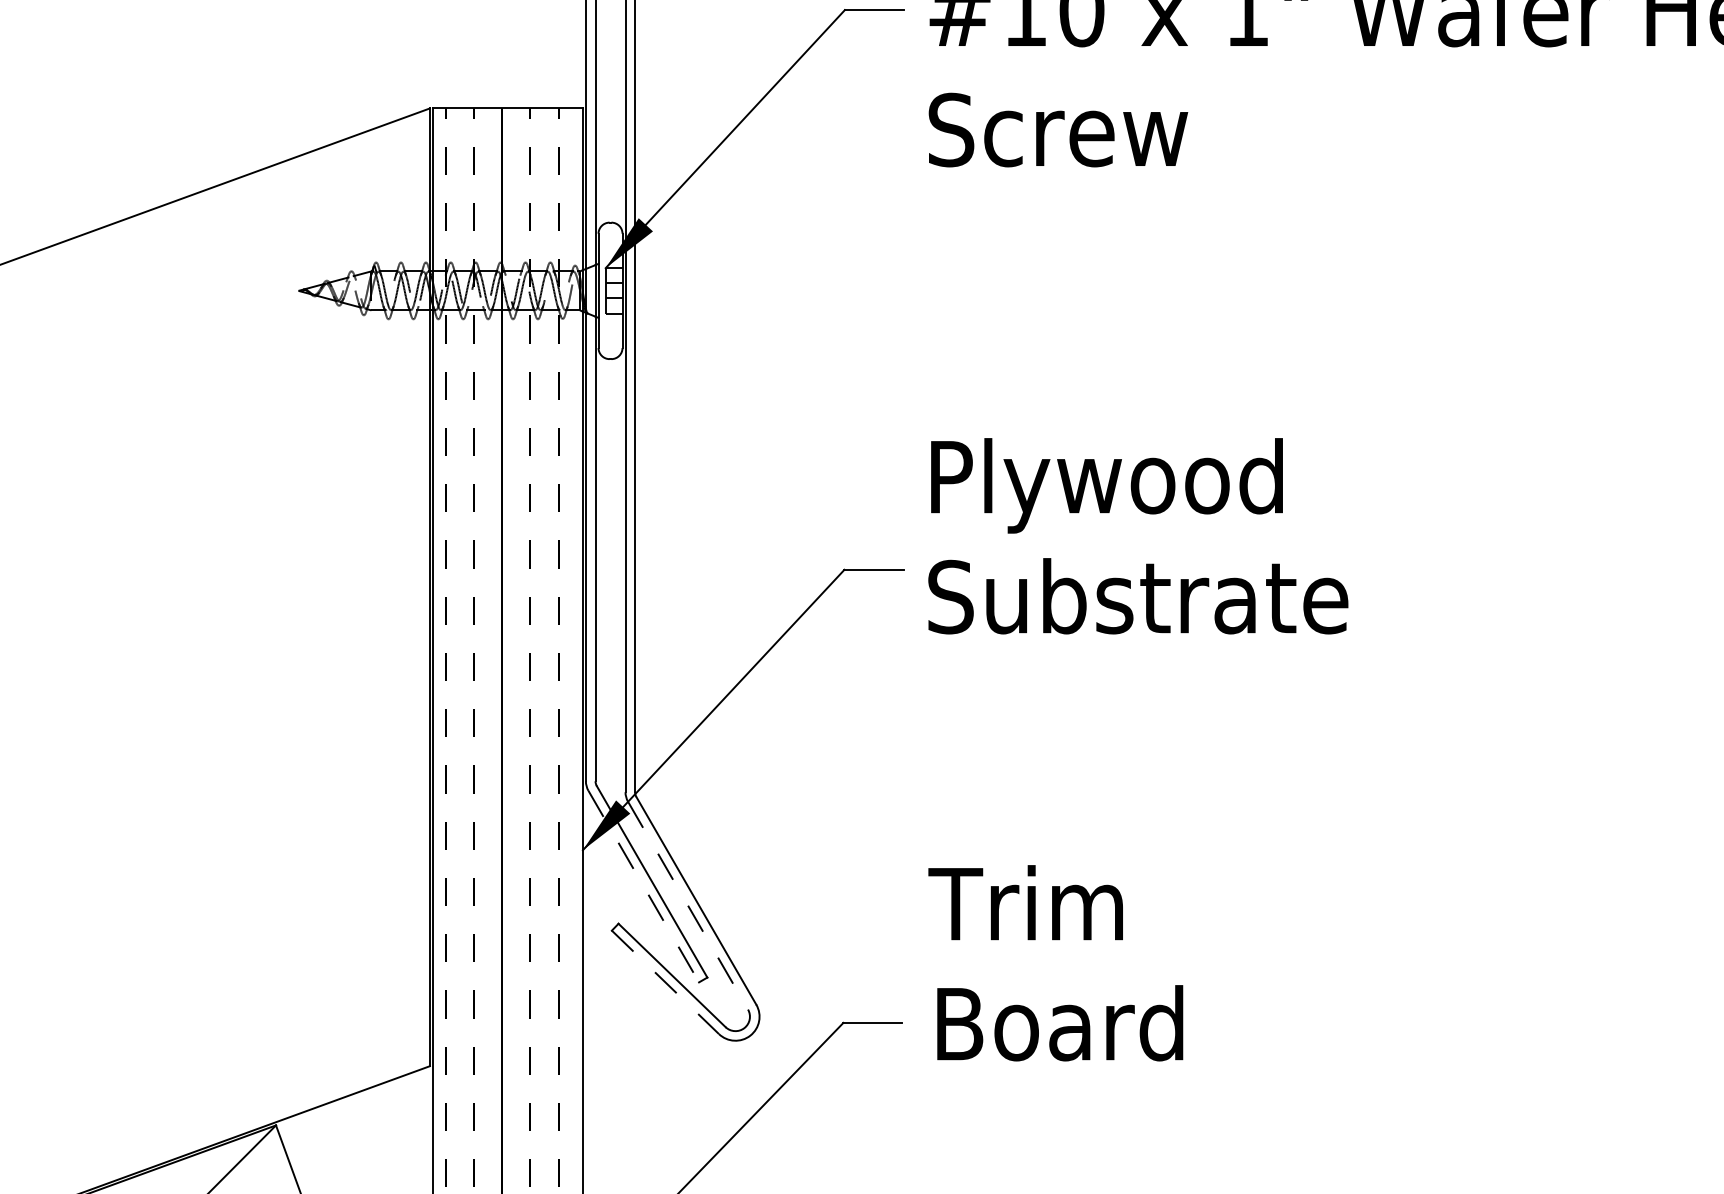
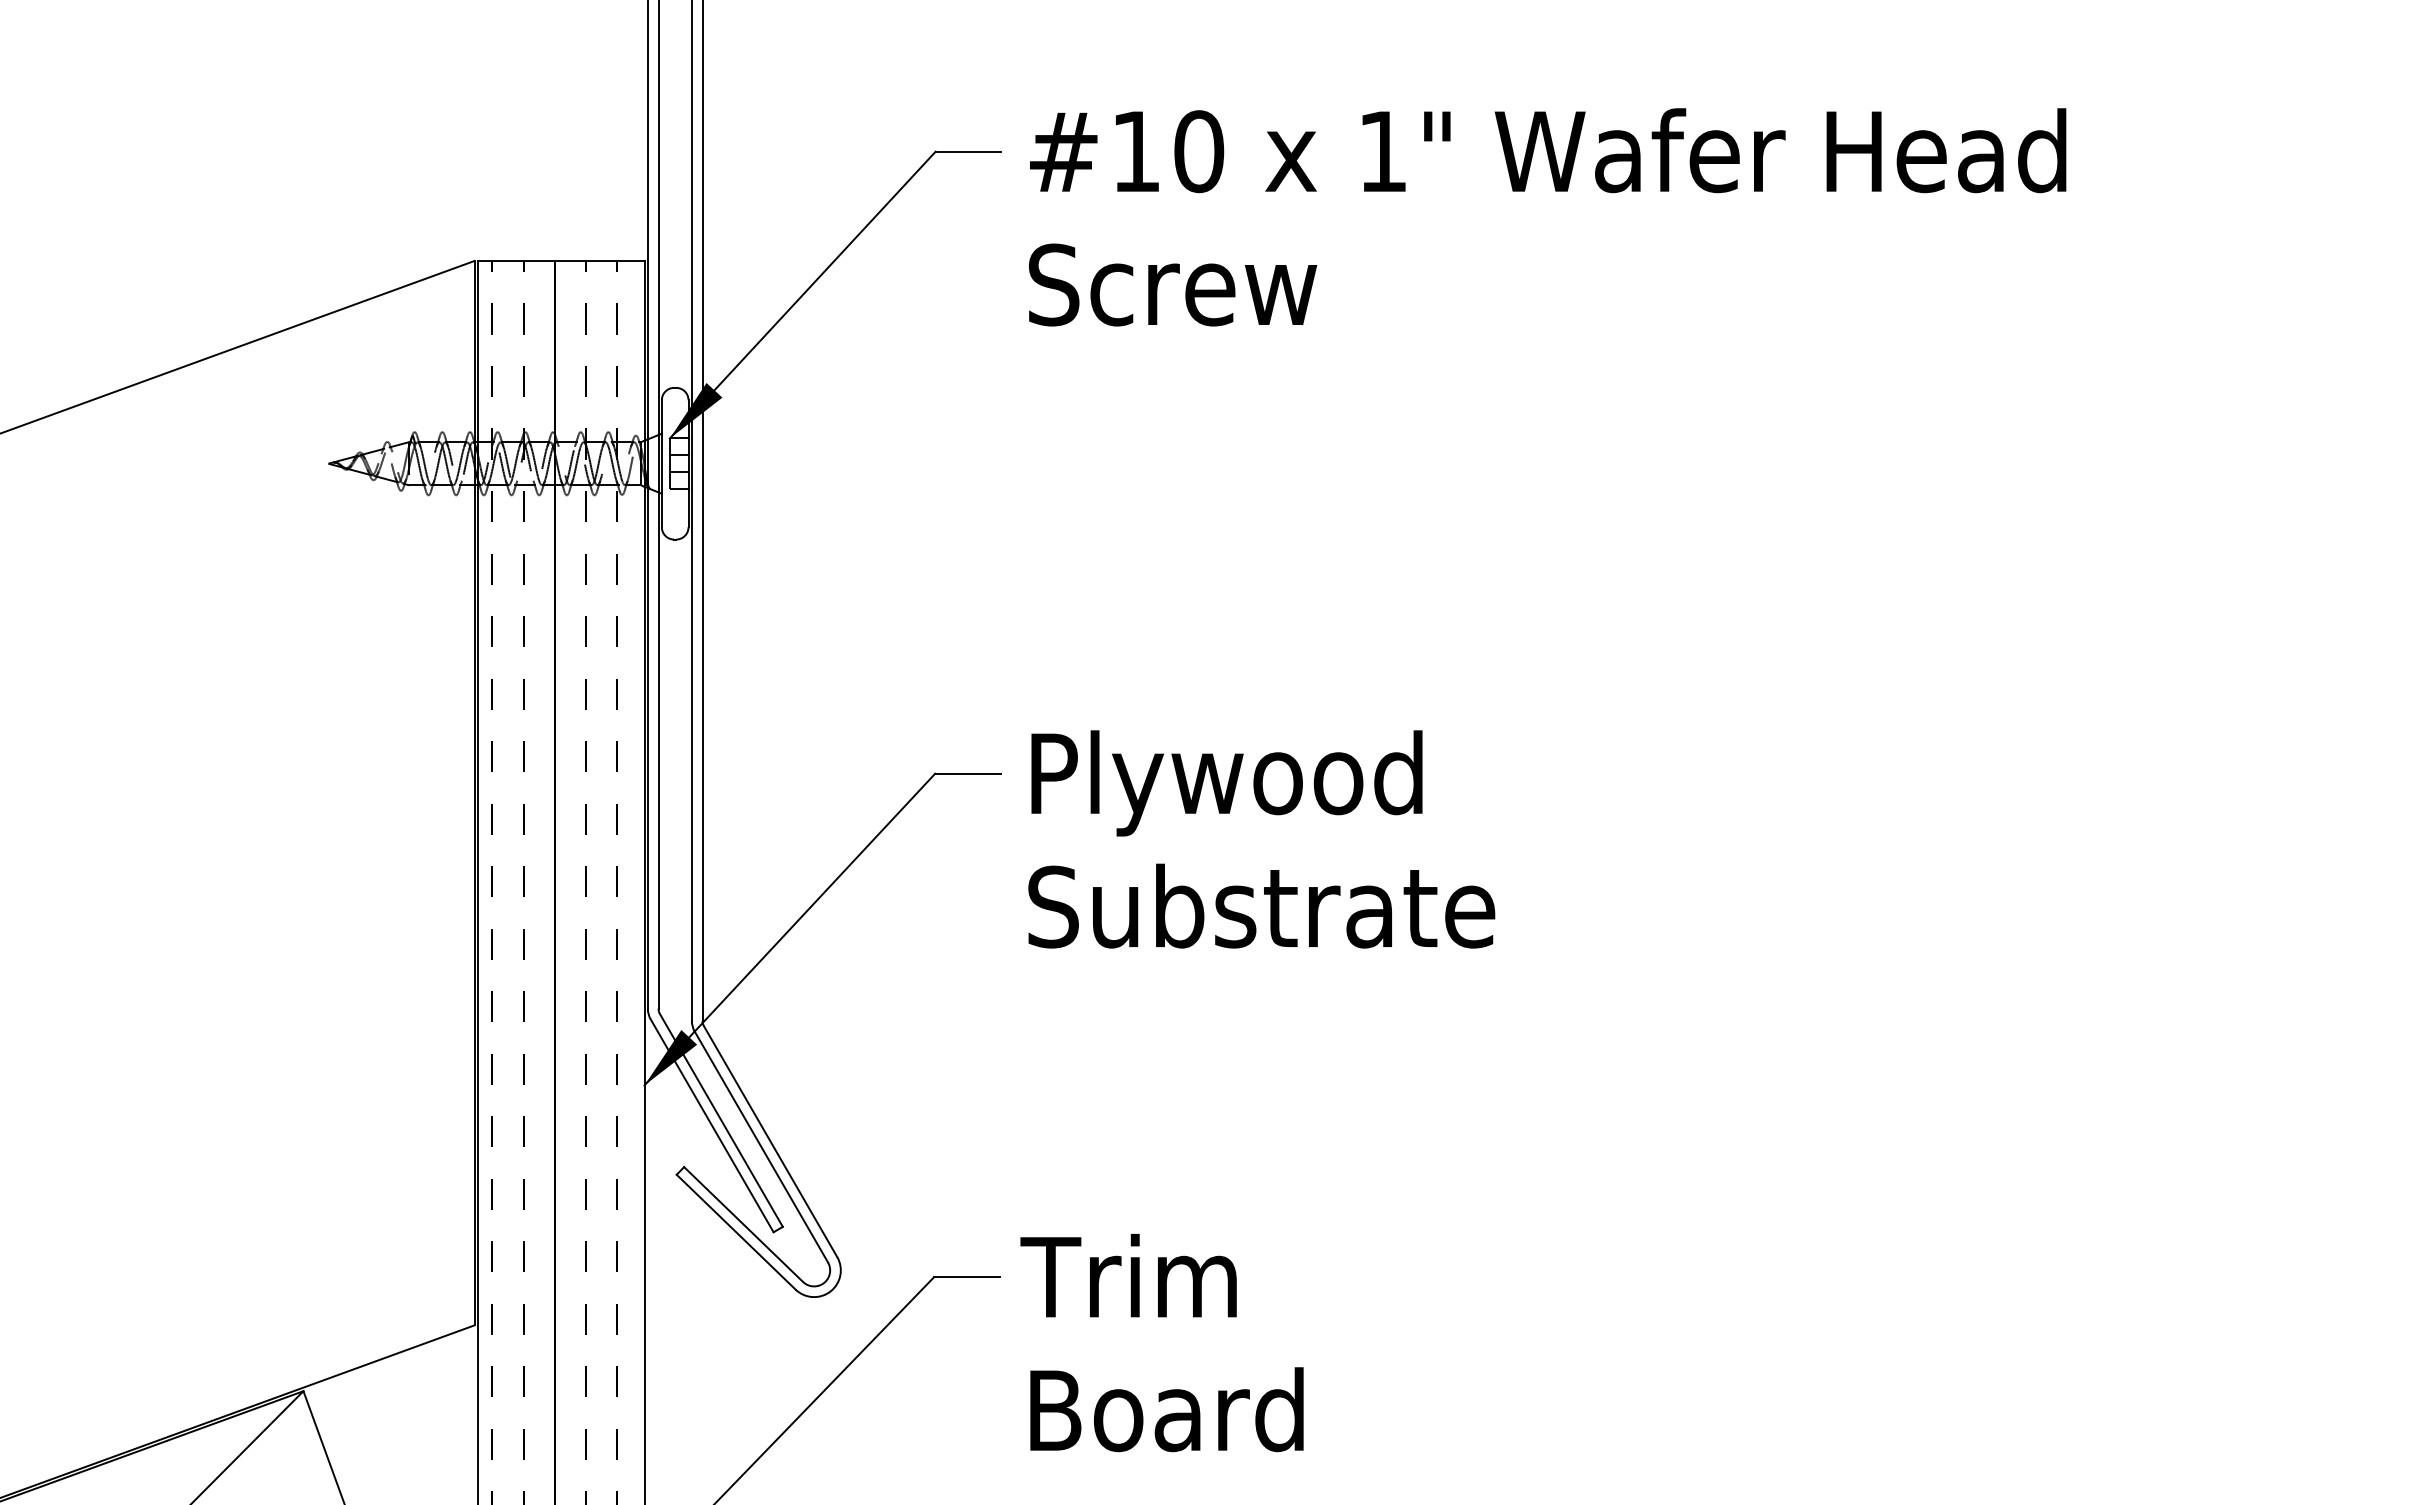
text: (1138, 536) -> (1261, 839), moved
line: (644, 886) -> (712, 1125), dashed -> solid
line: (688, 906) -> (761, 1147), dashed -> solid
text: (1055, 963) -> (1161, 1343), moved
line: (665, 982) -> (736, 1232), dashed -> solid

